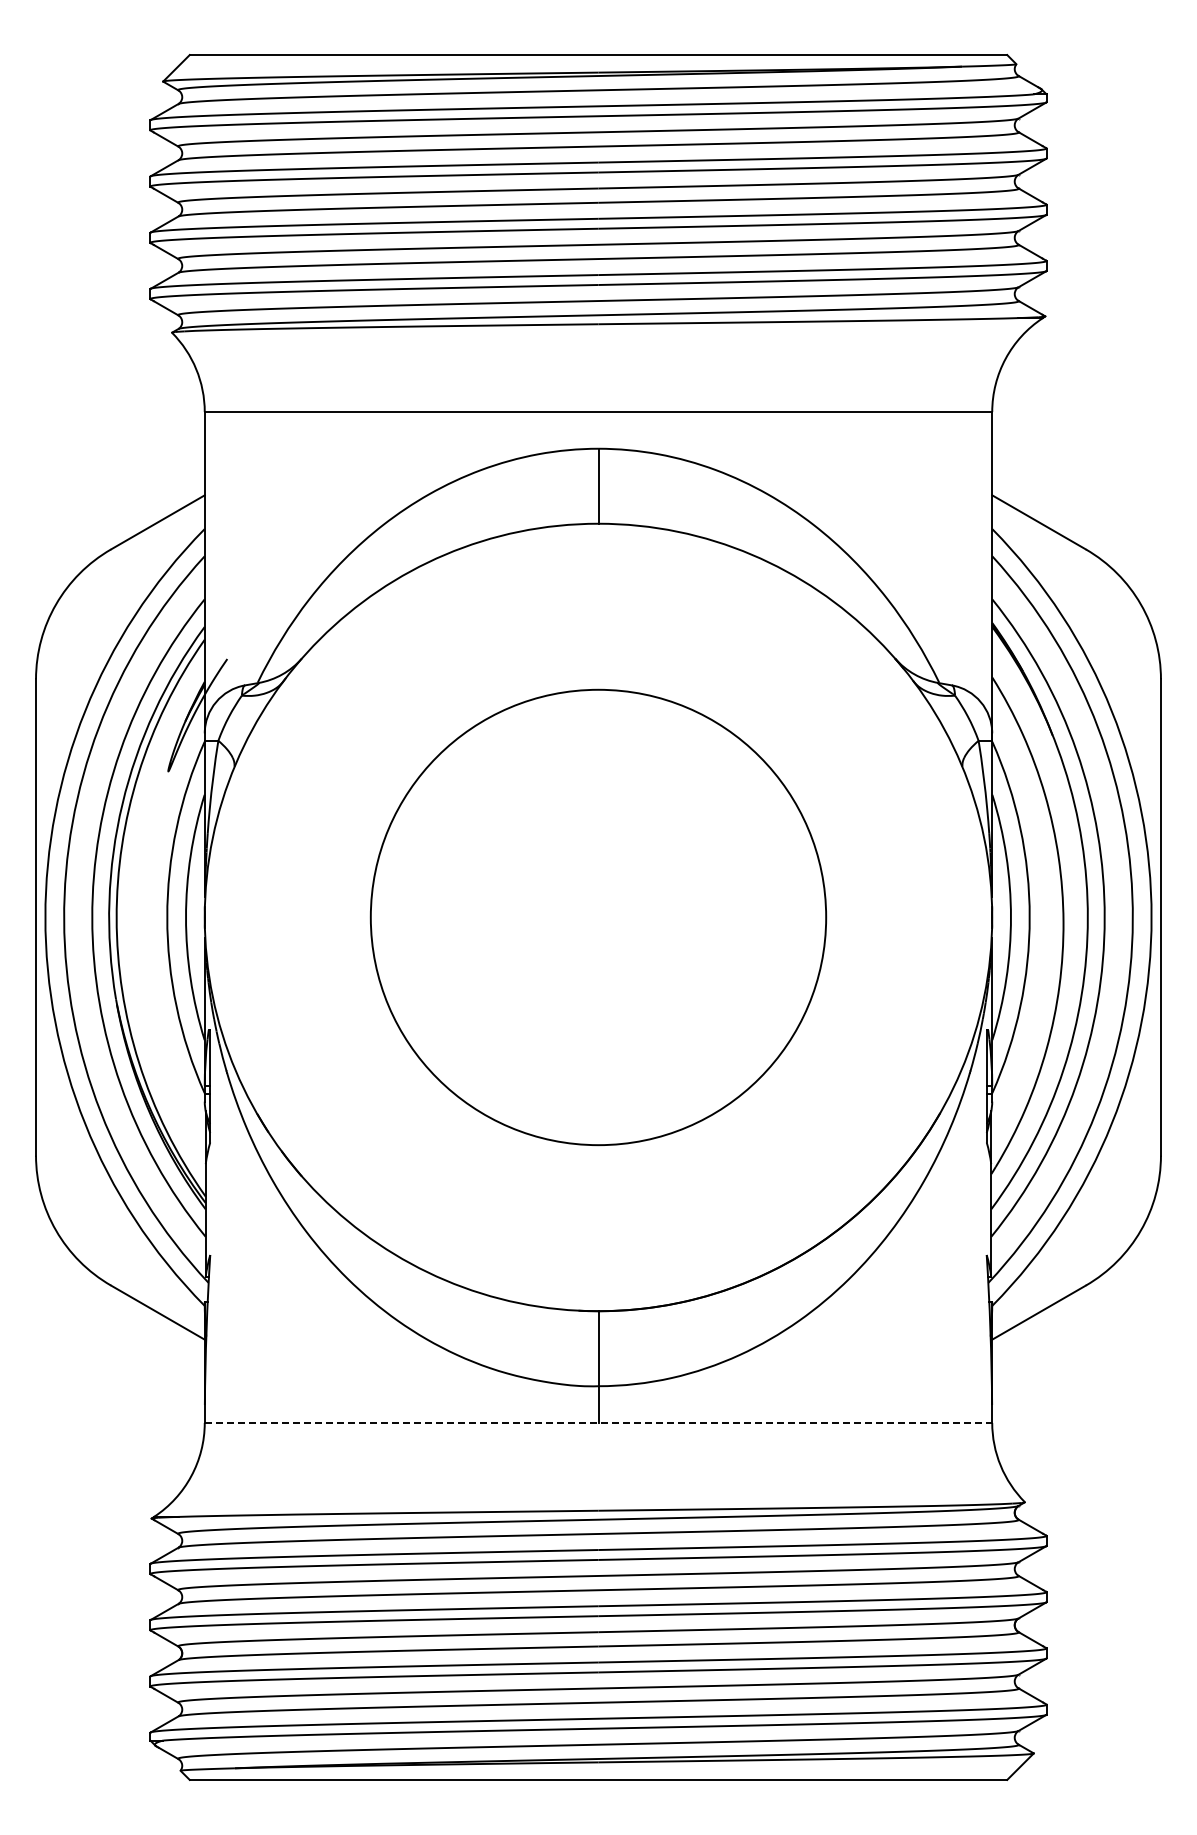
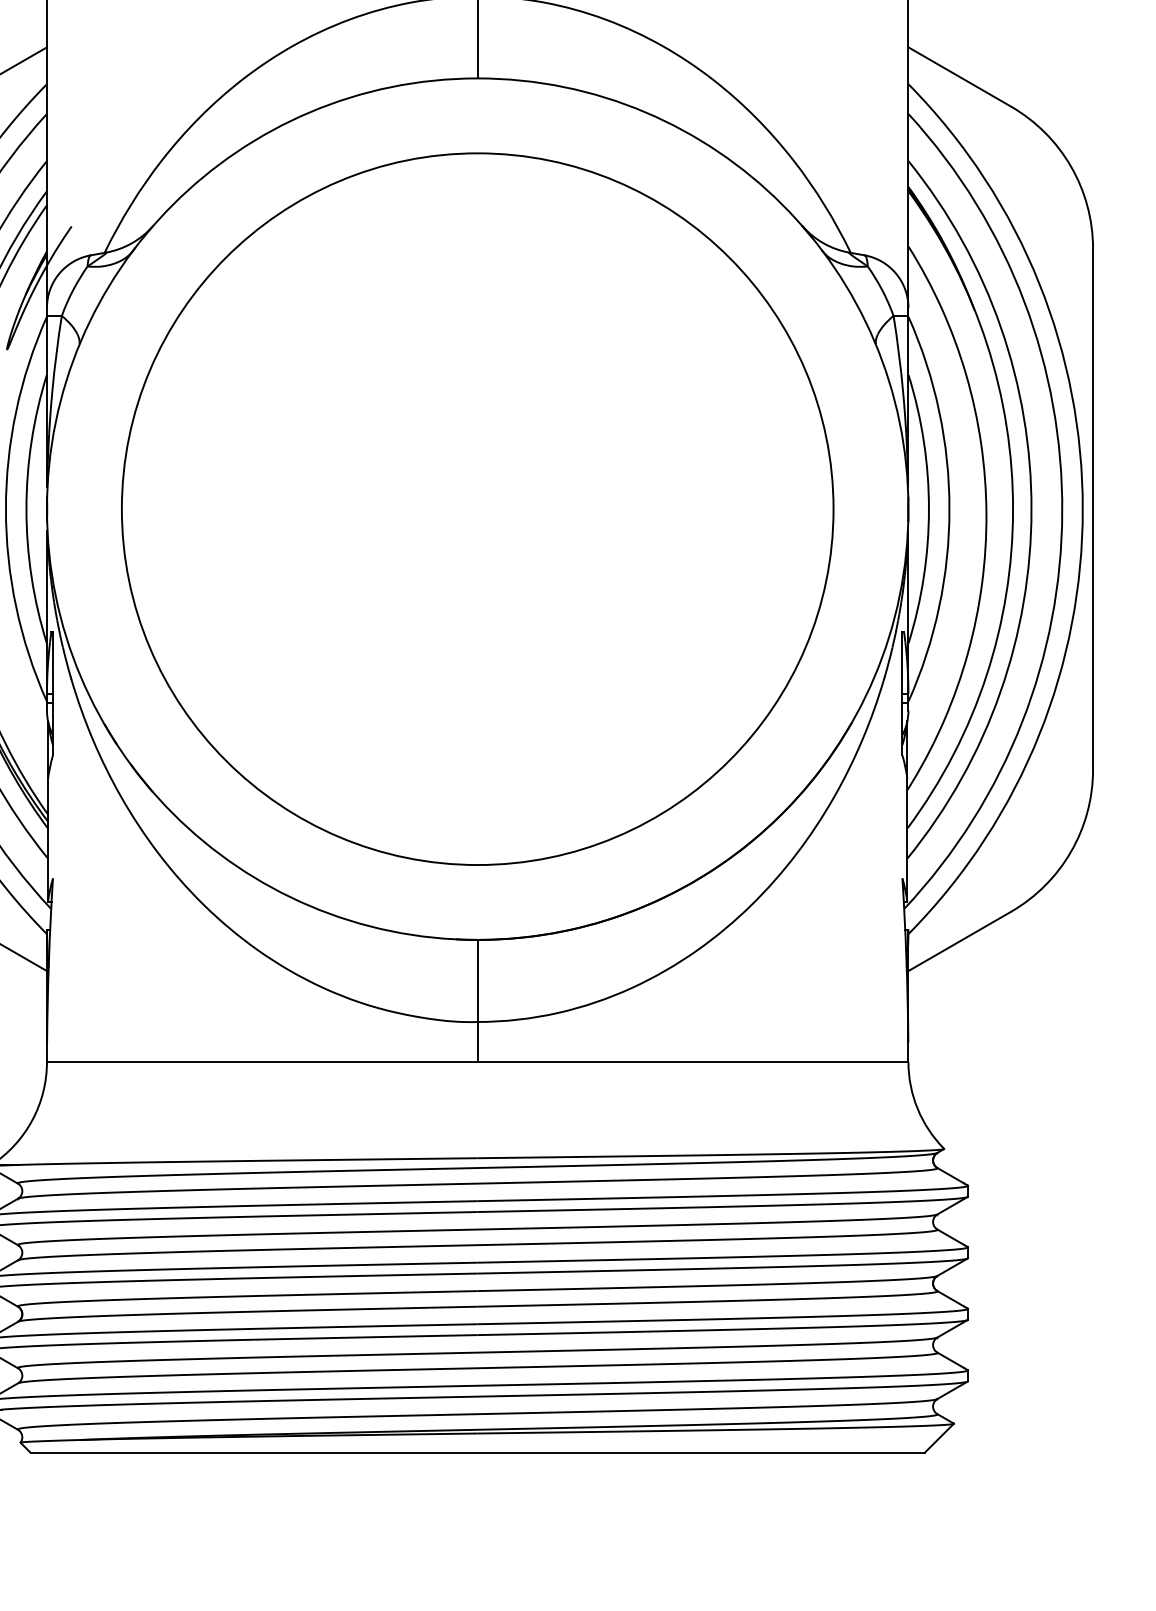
circle: (598, 917) -> (477, 509), size x1.43
line: (598, 1422) -> (477, 1061), dashed -> solid

